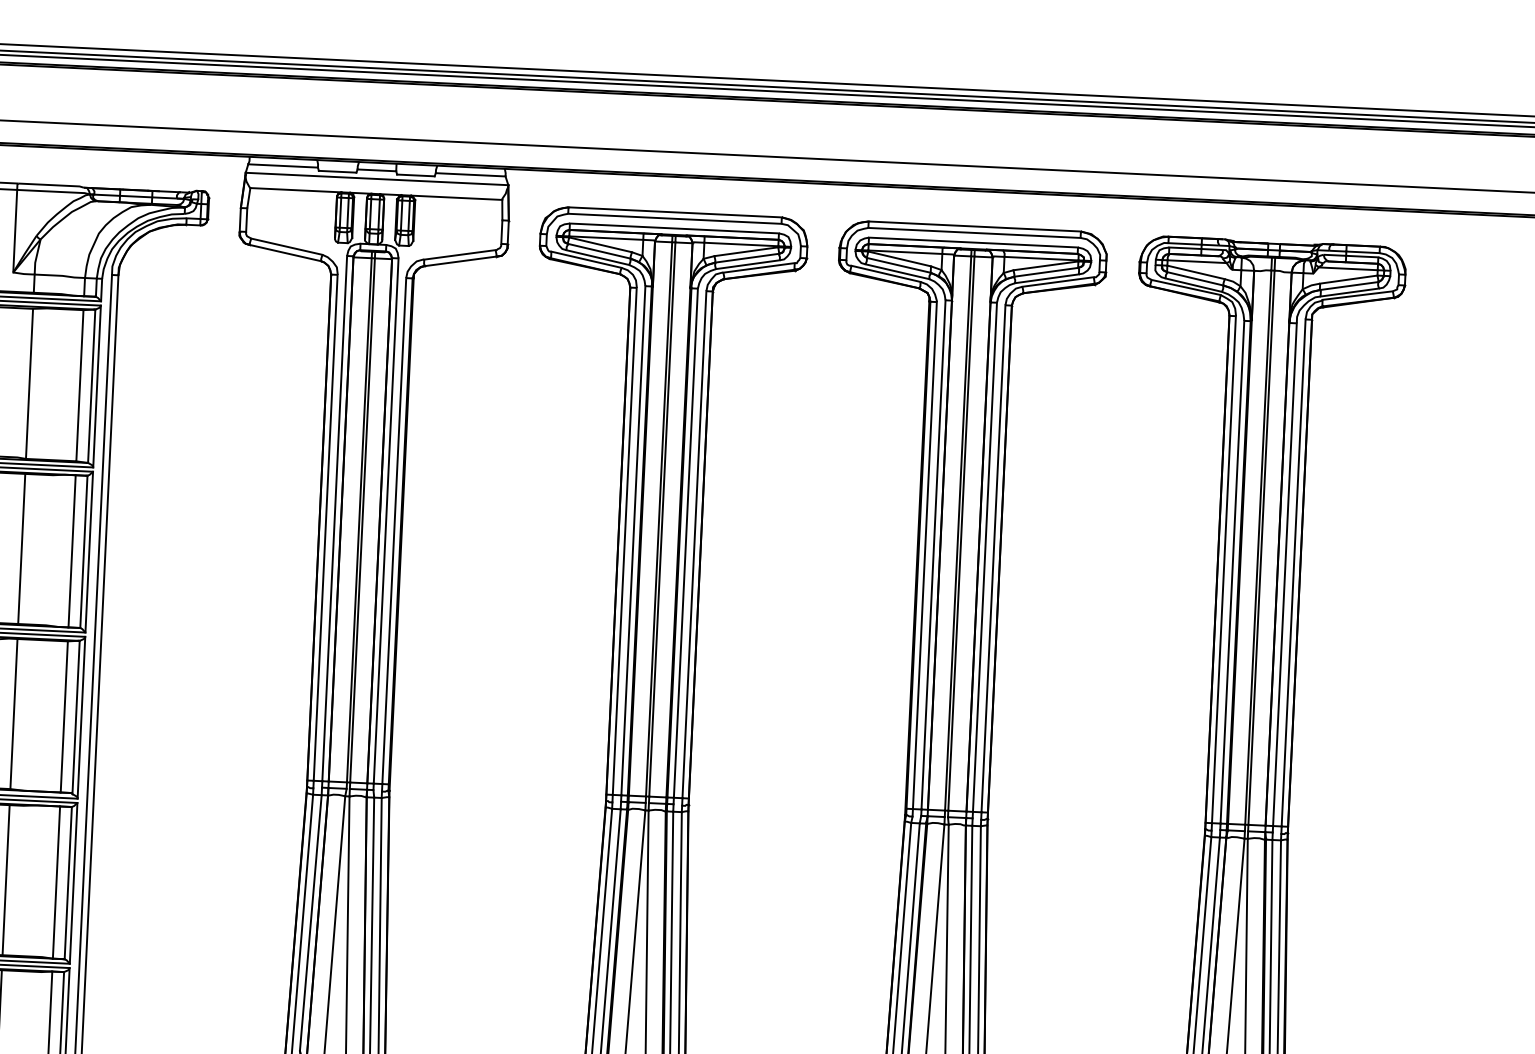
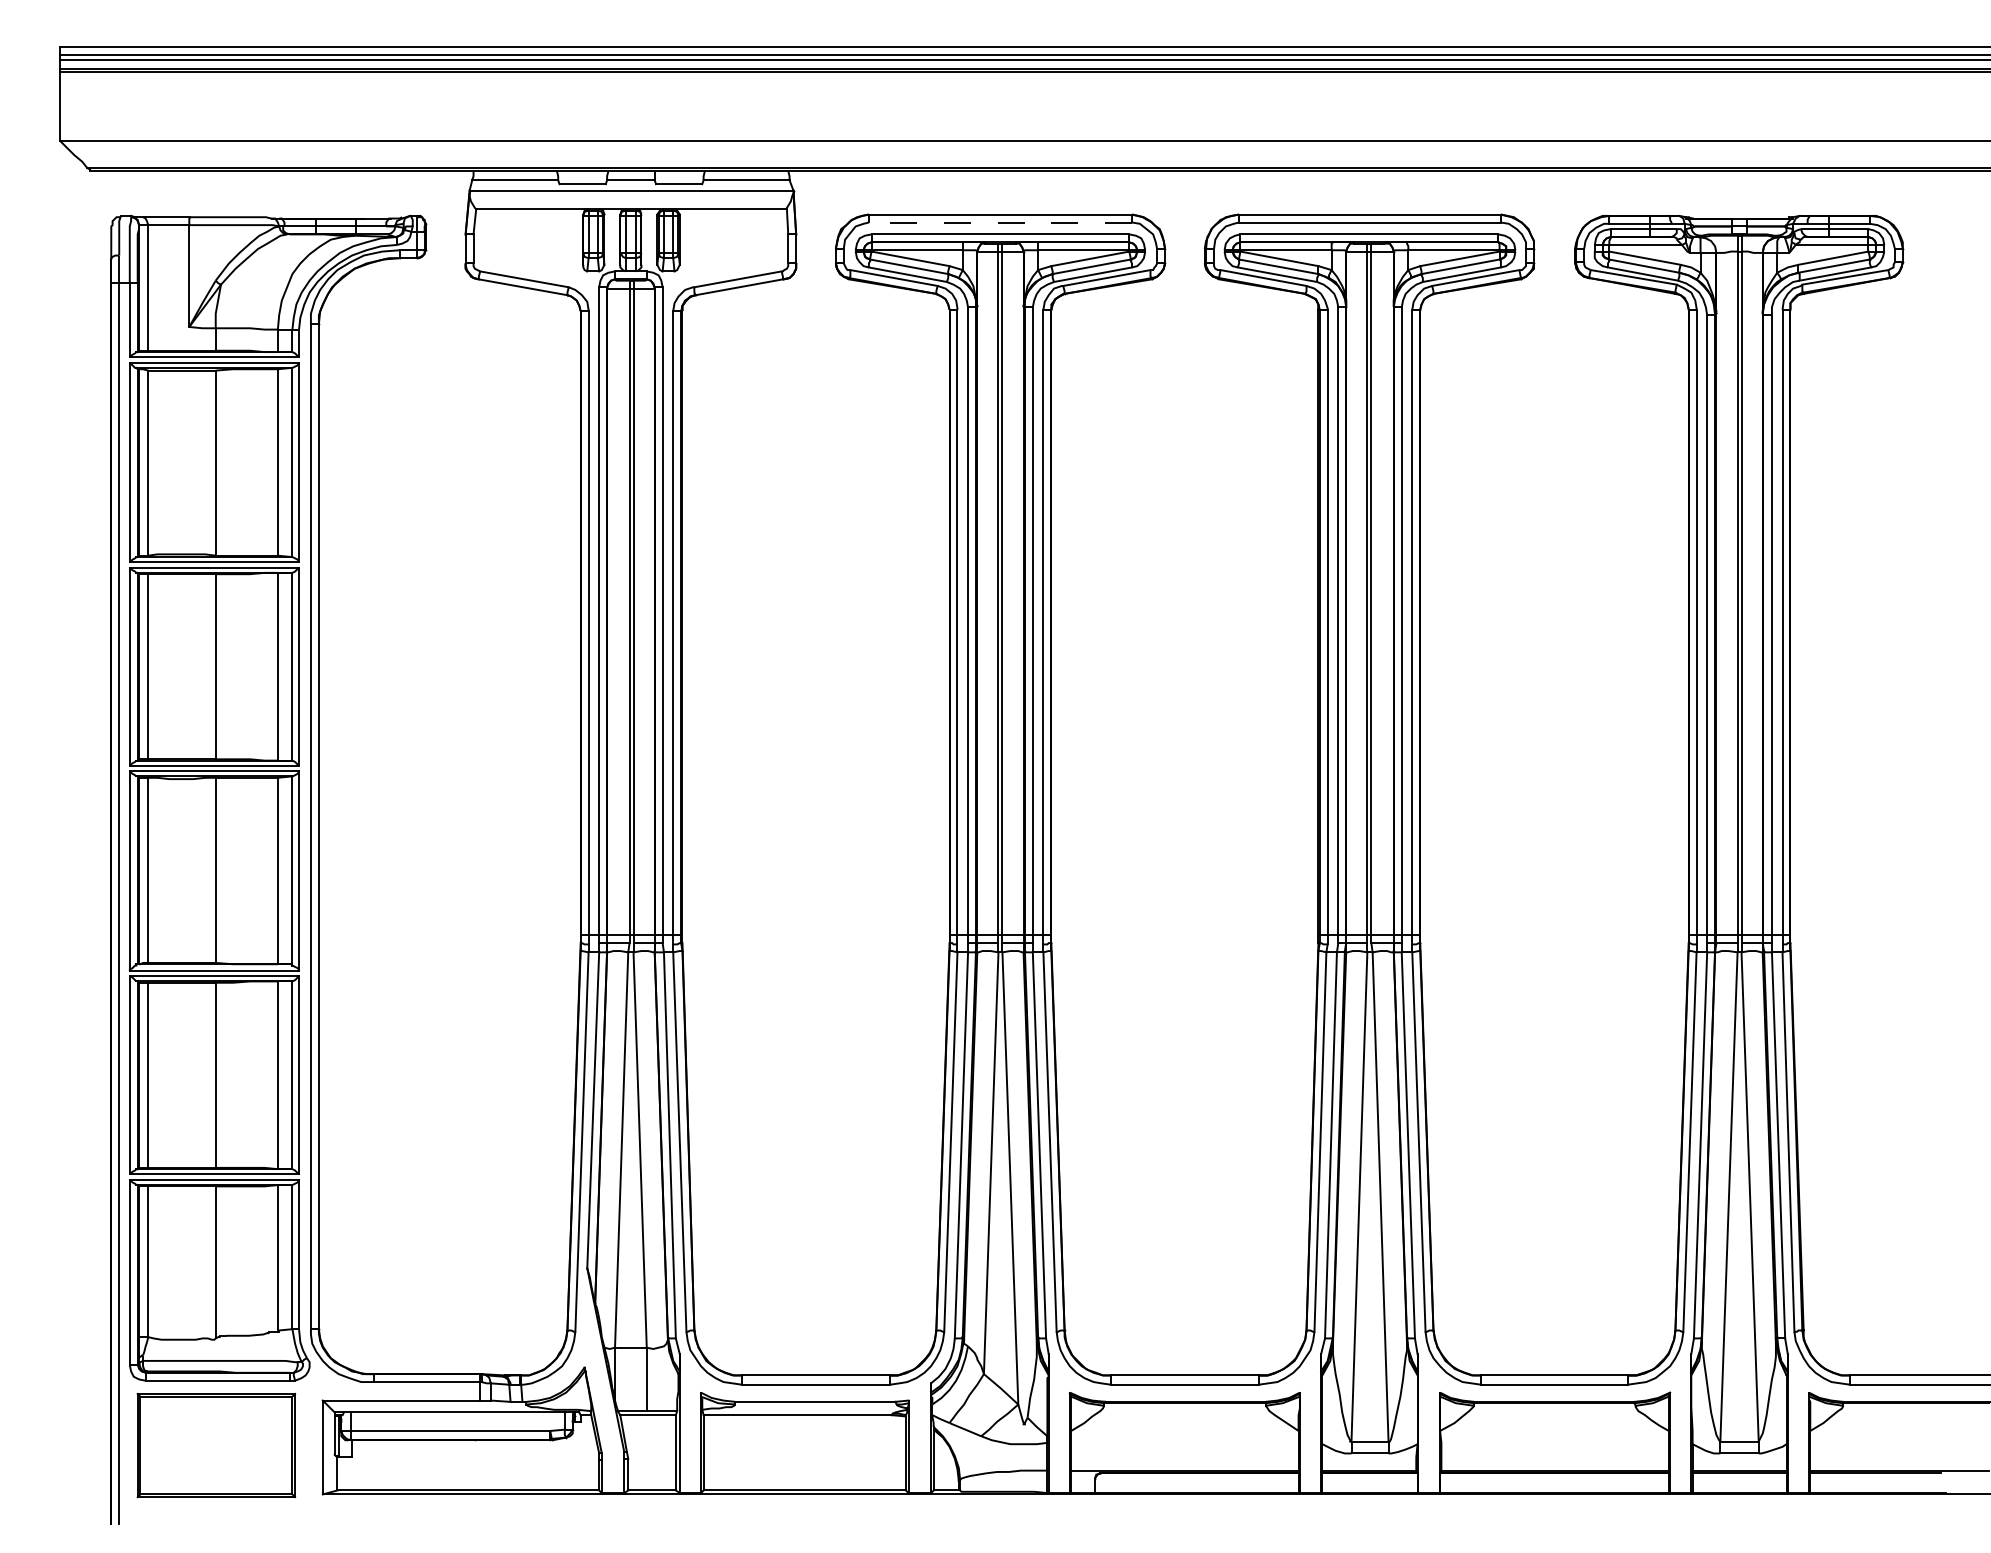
line: (674, 218) -> (1000, 222), solid -> dashed

